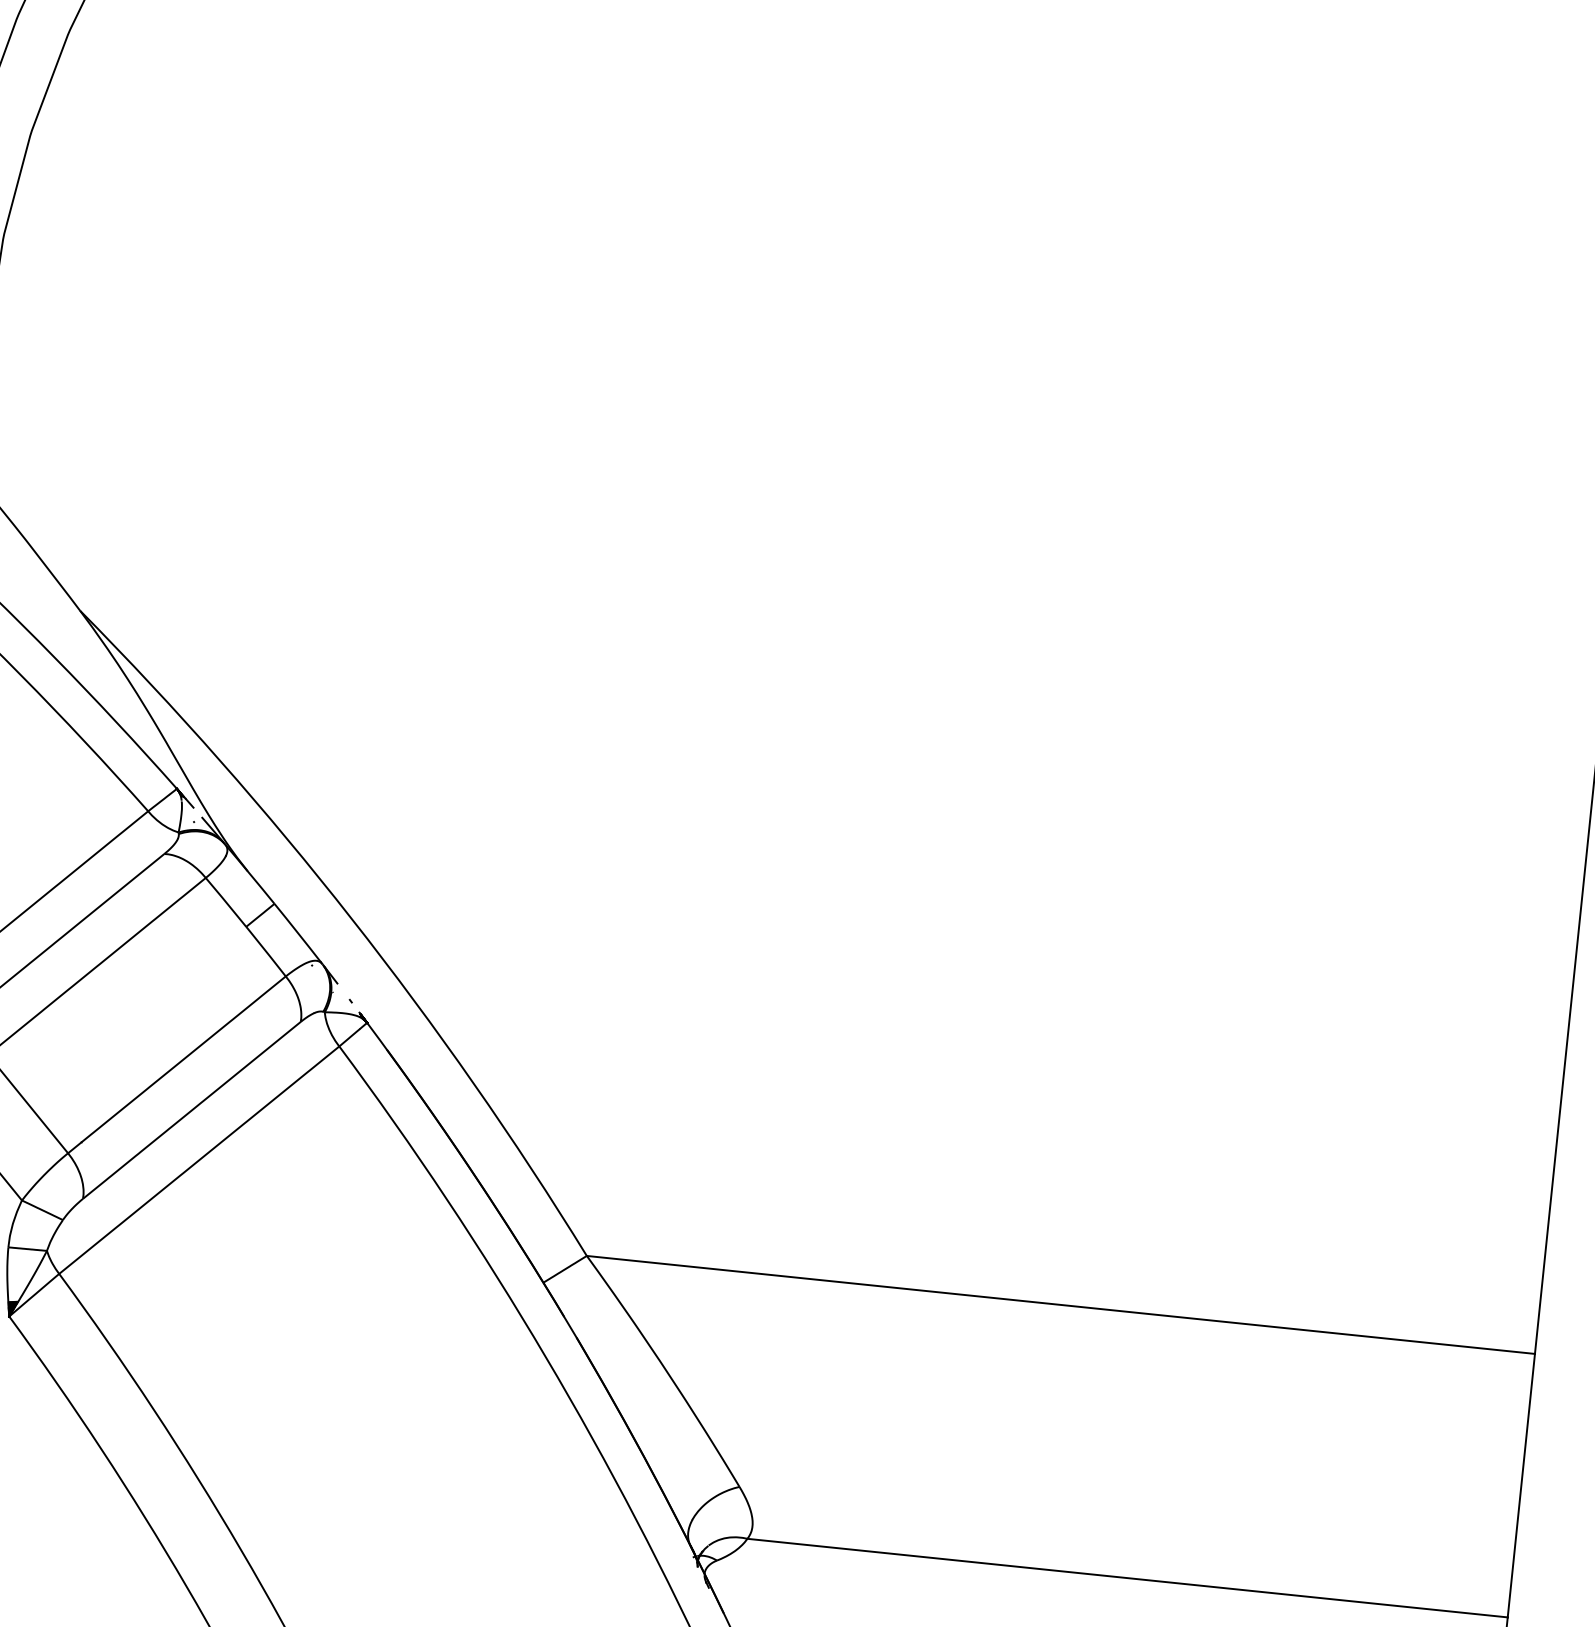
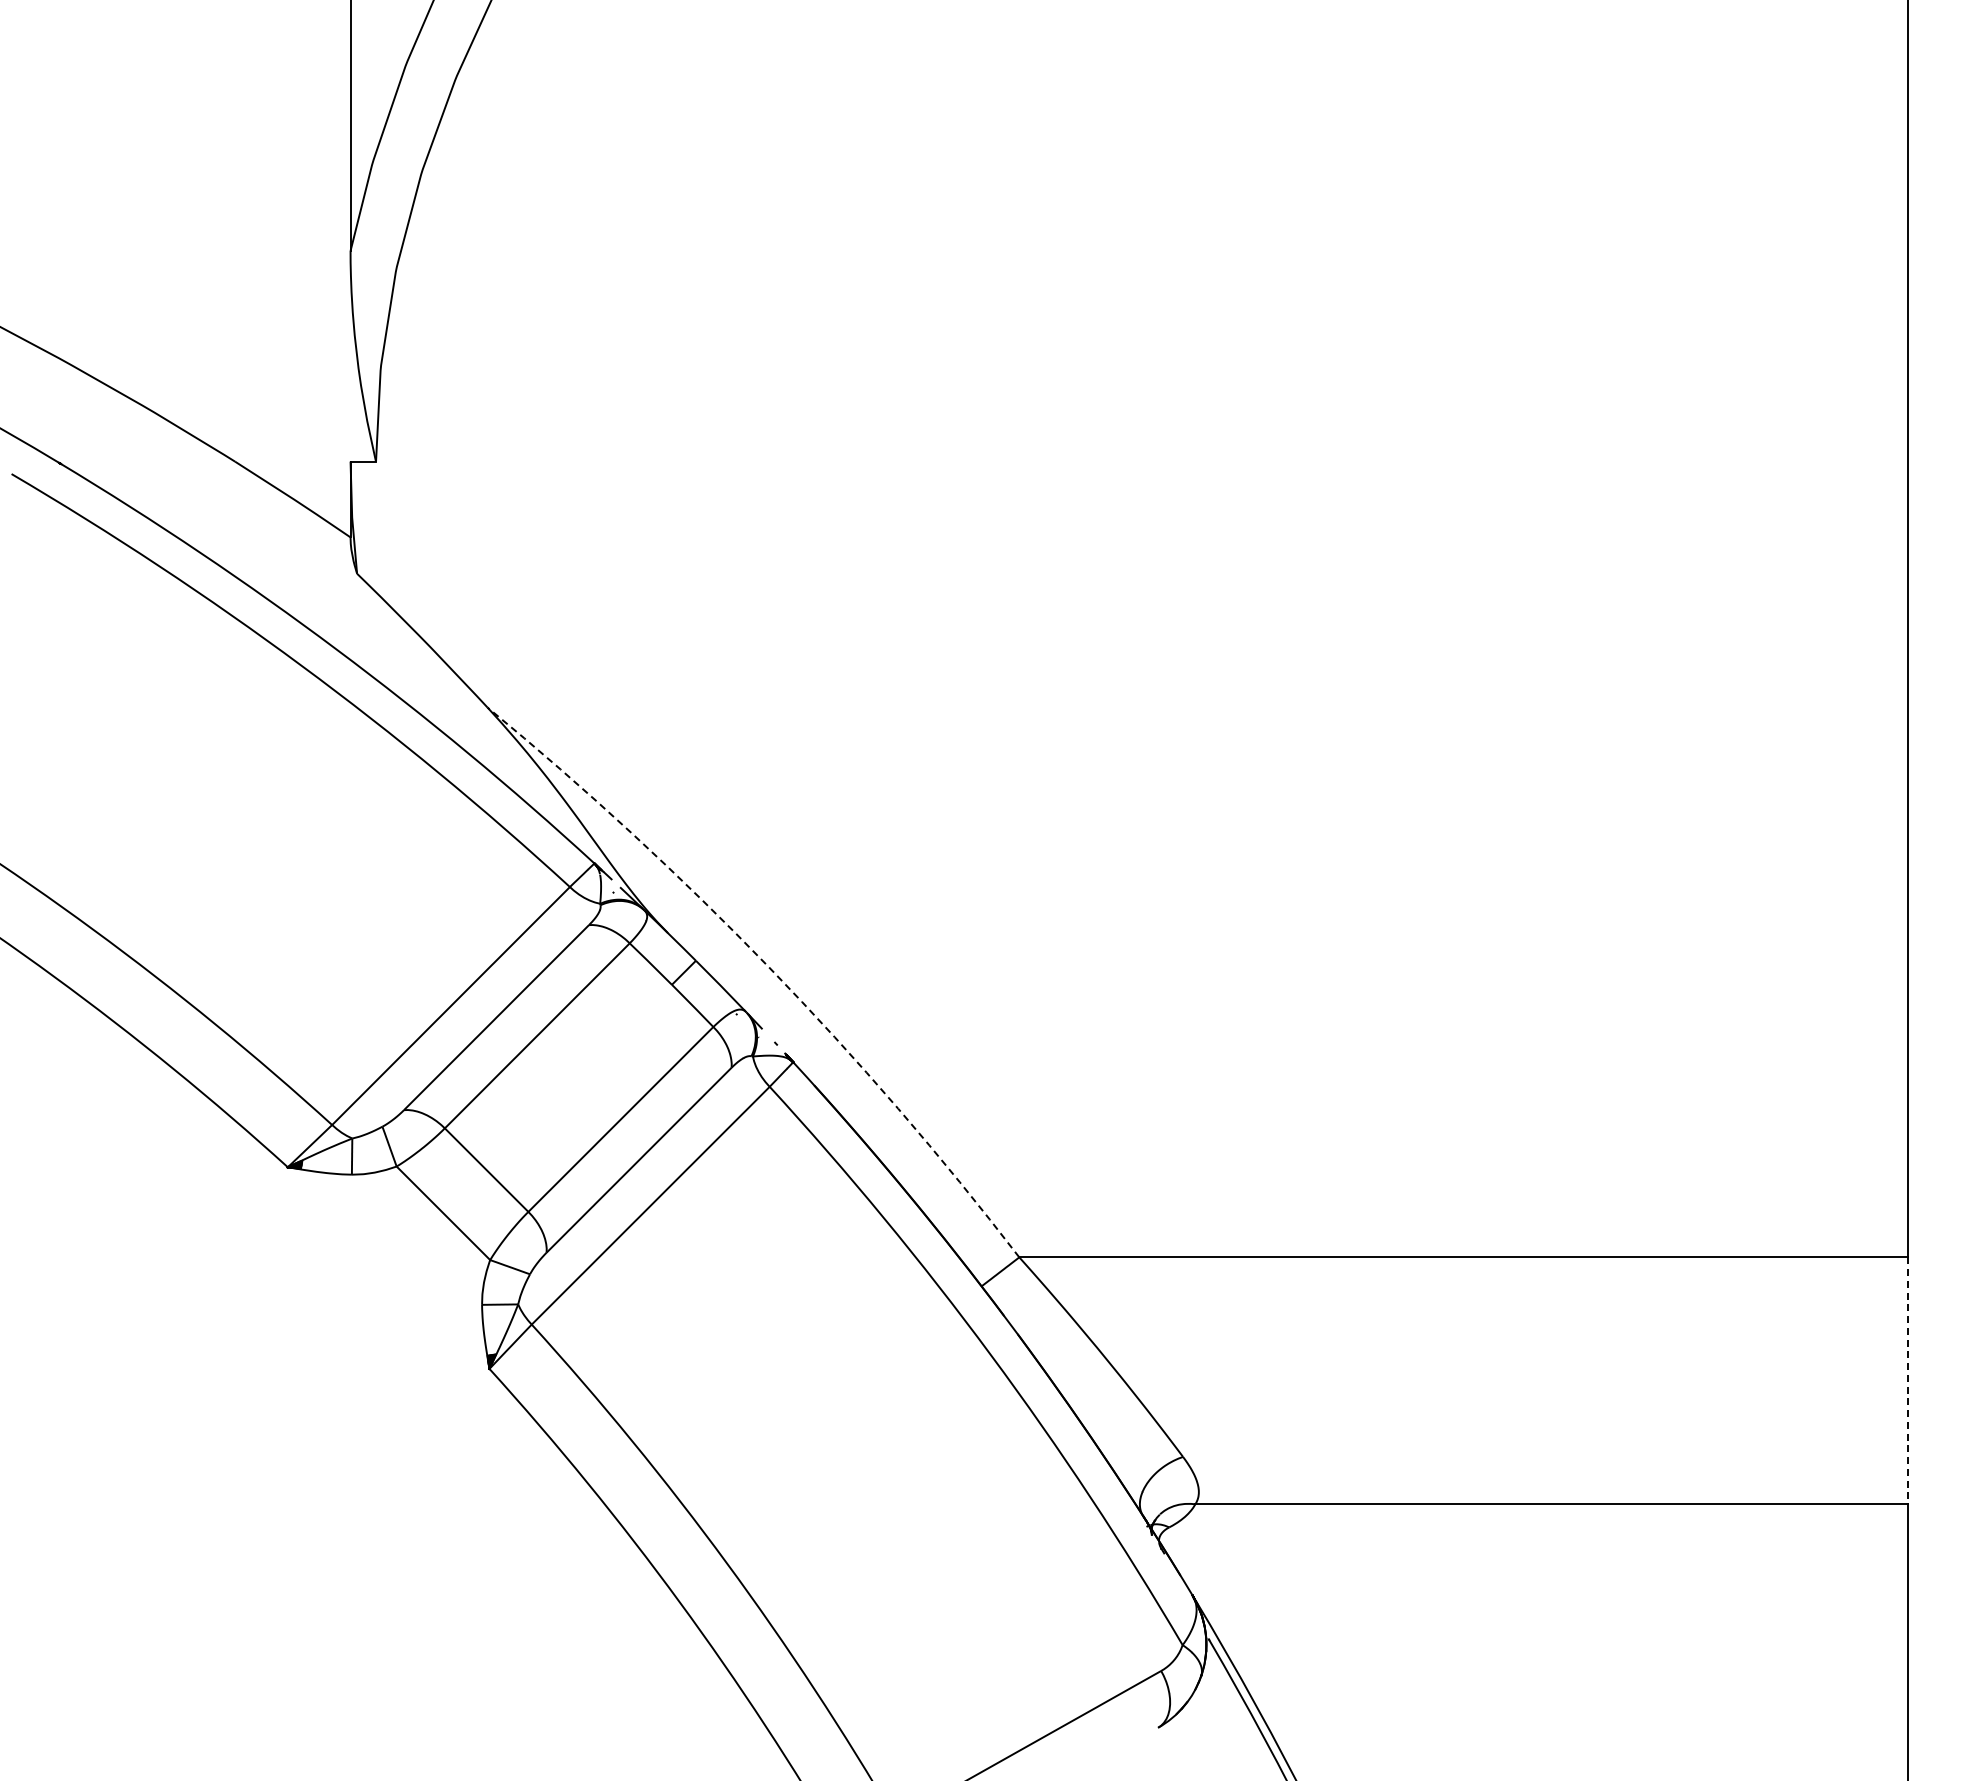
arc: (352, 919) -> (769, 967), solid -> dashed
line: (1520, 1486) -> (1907, 1381), solid -> dashed

